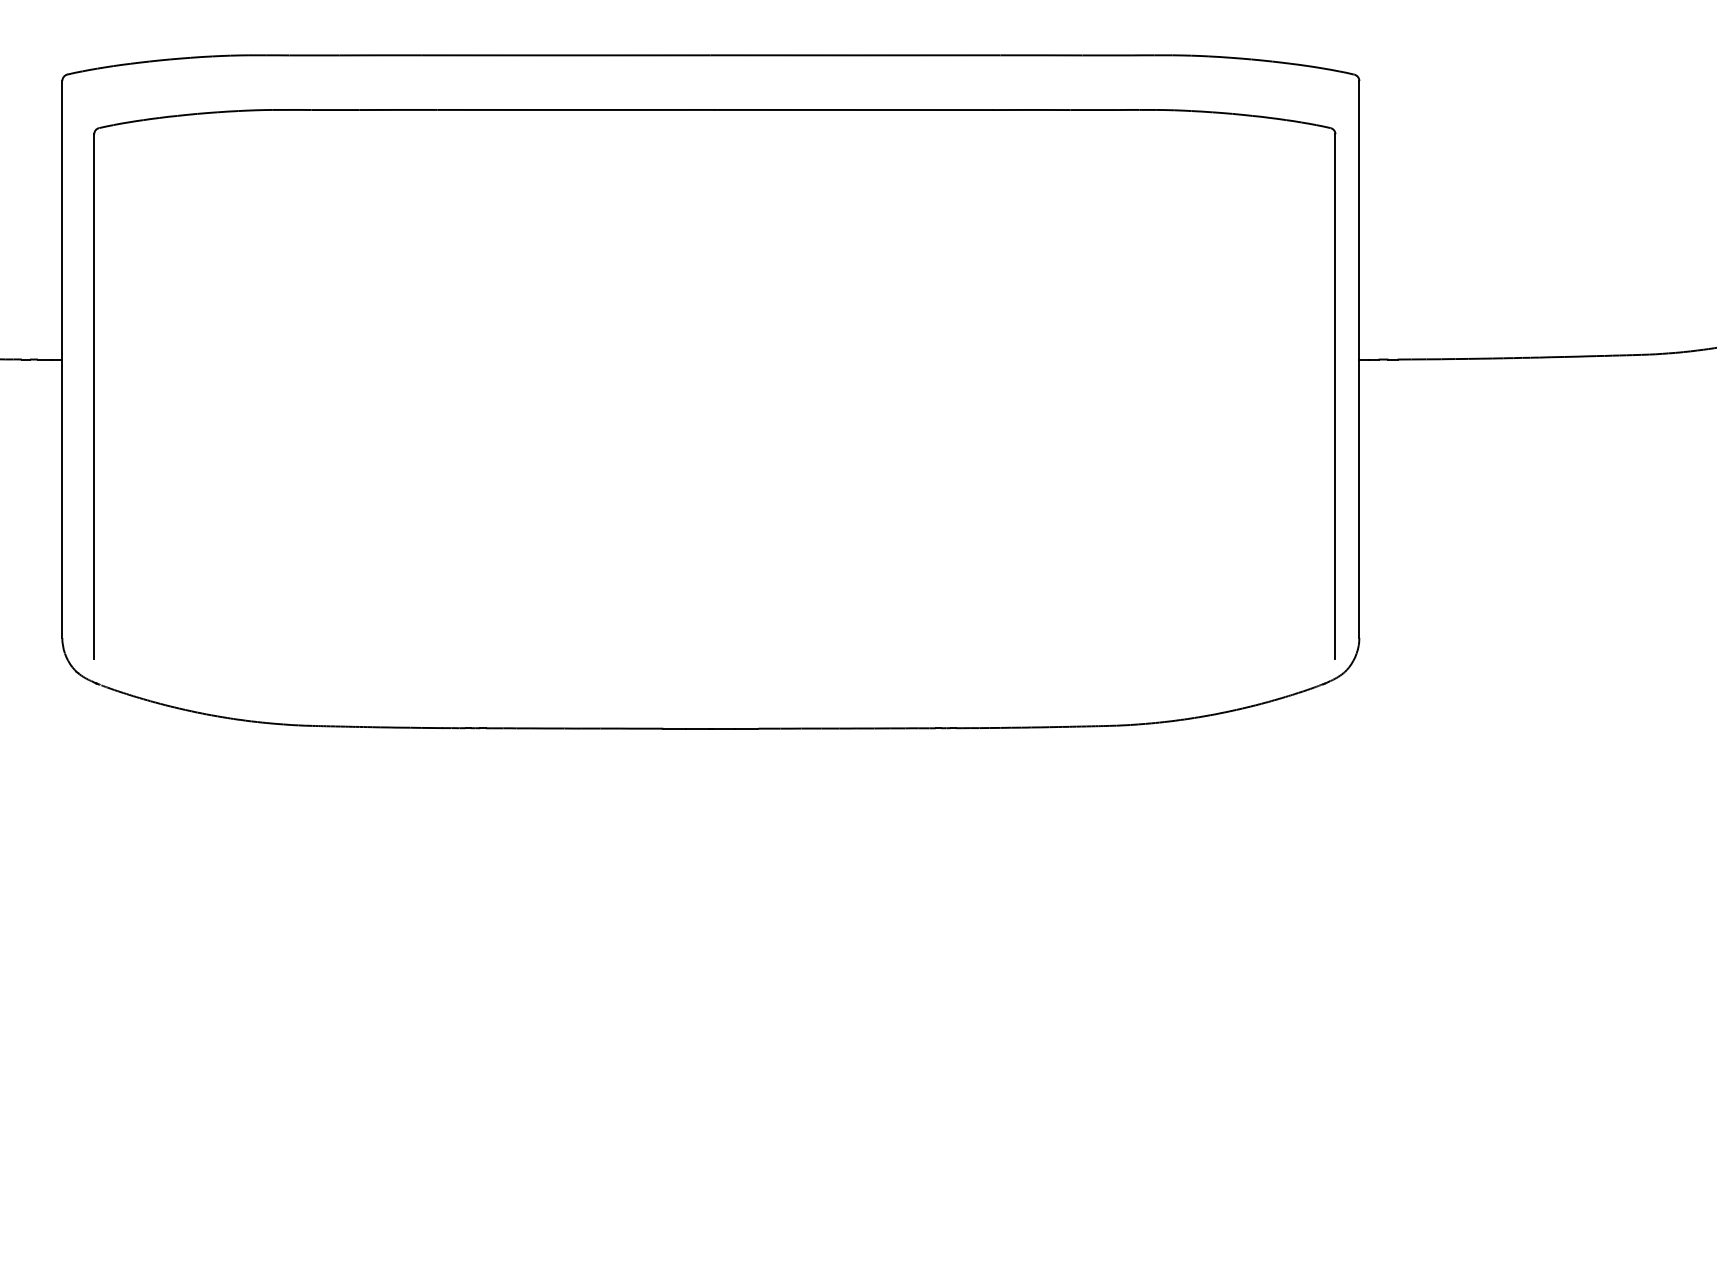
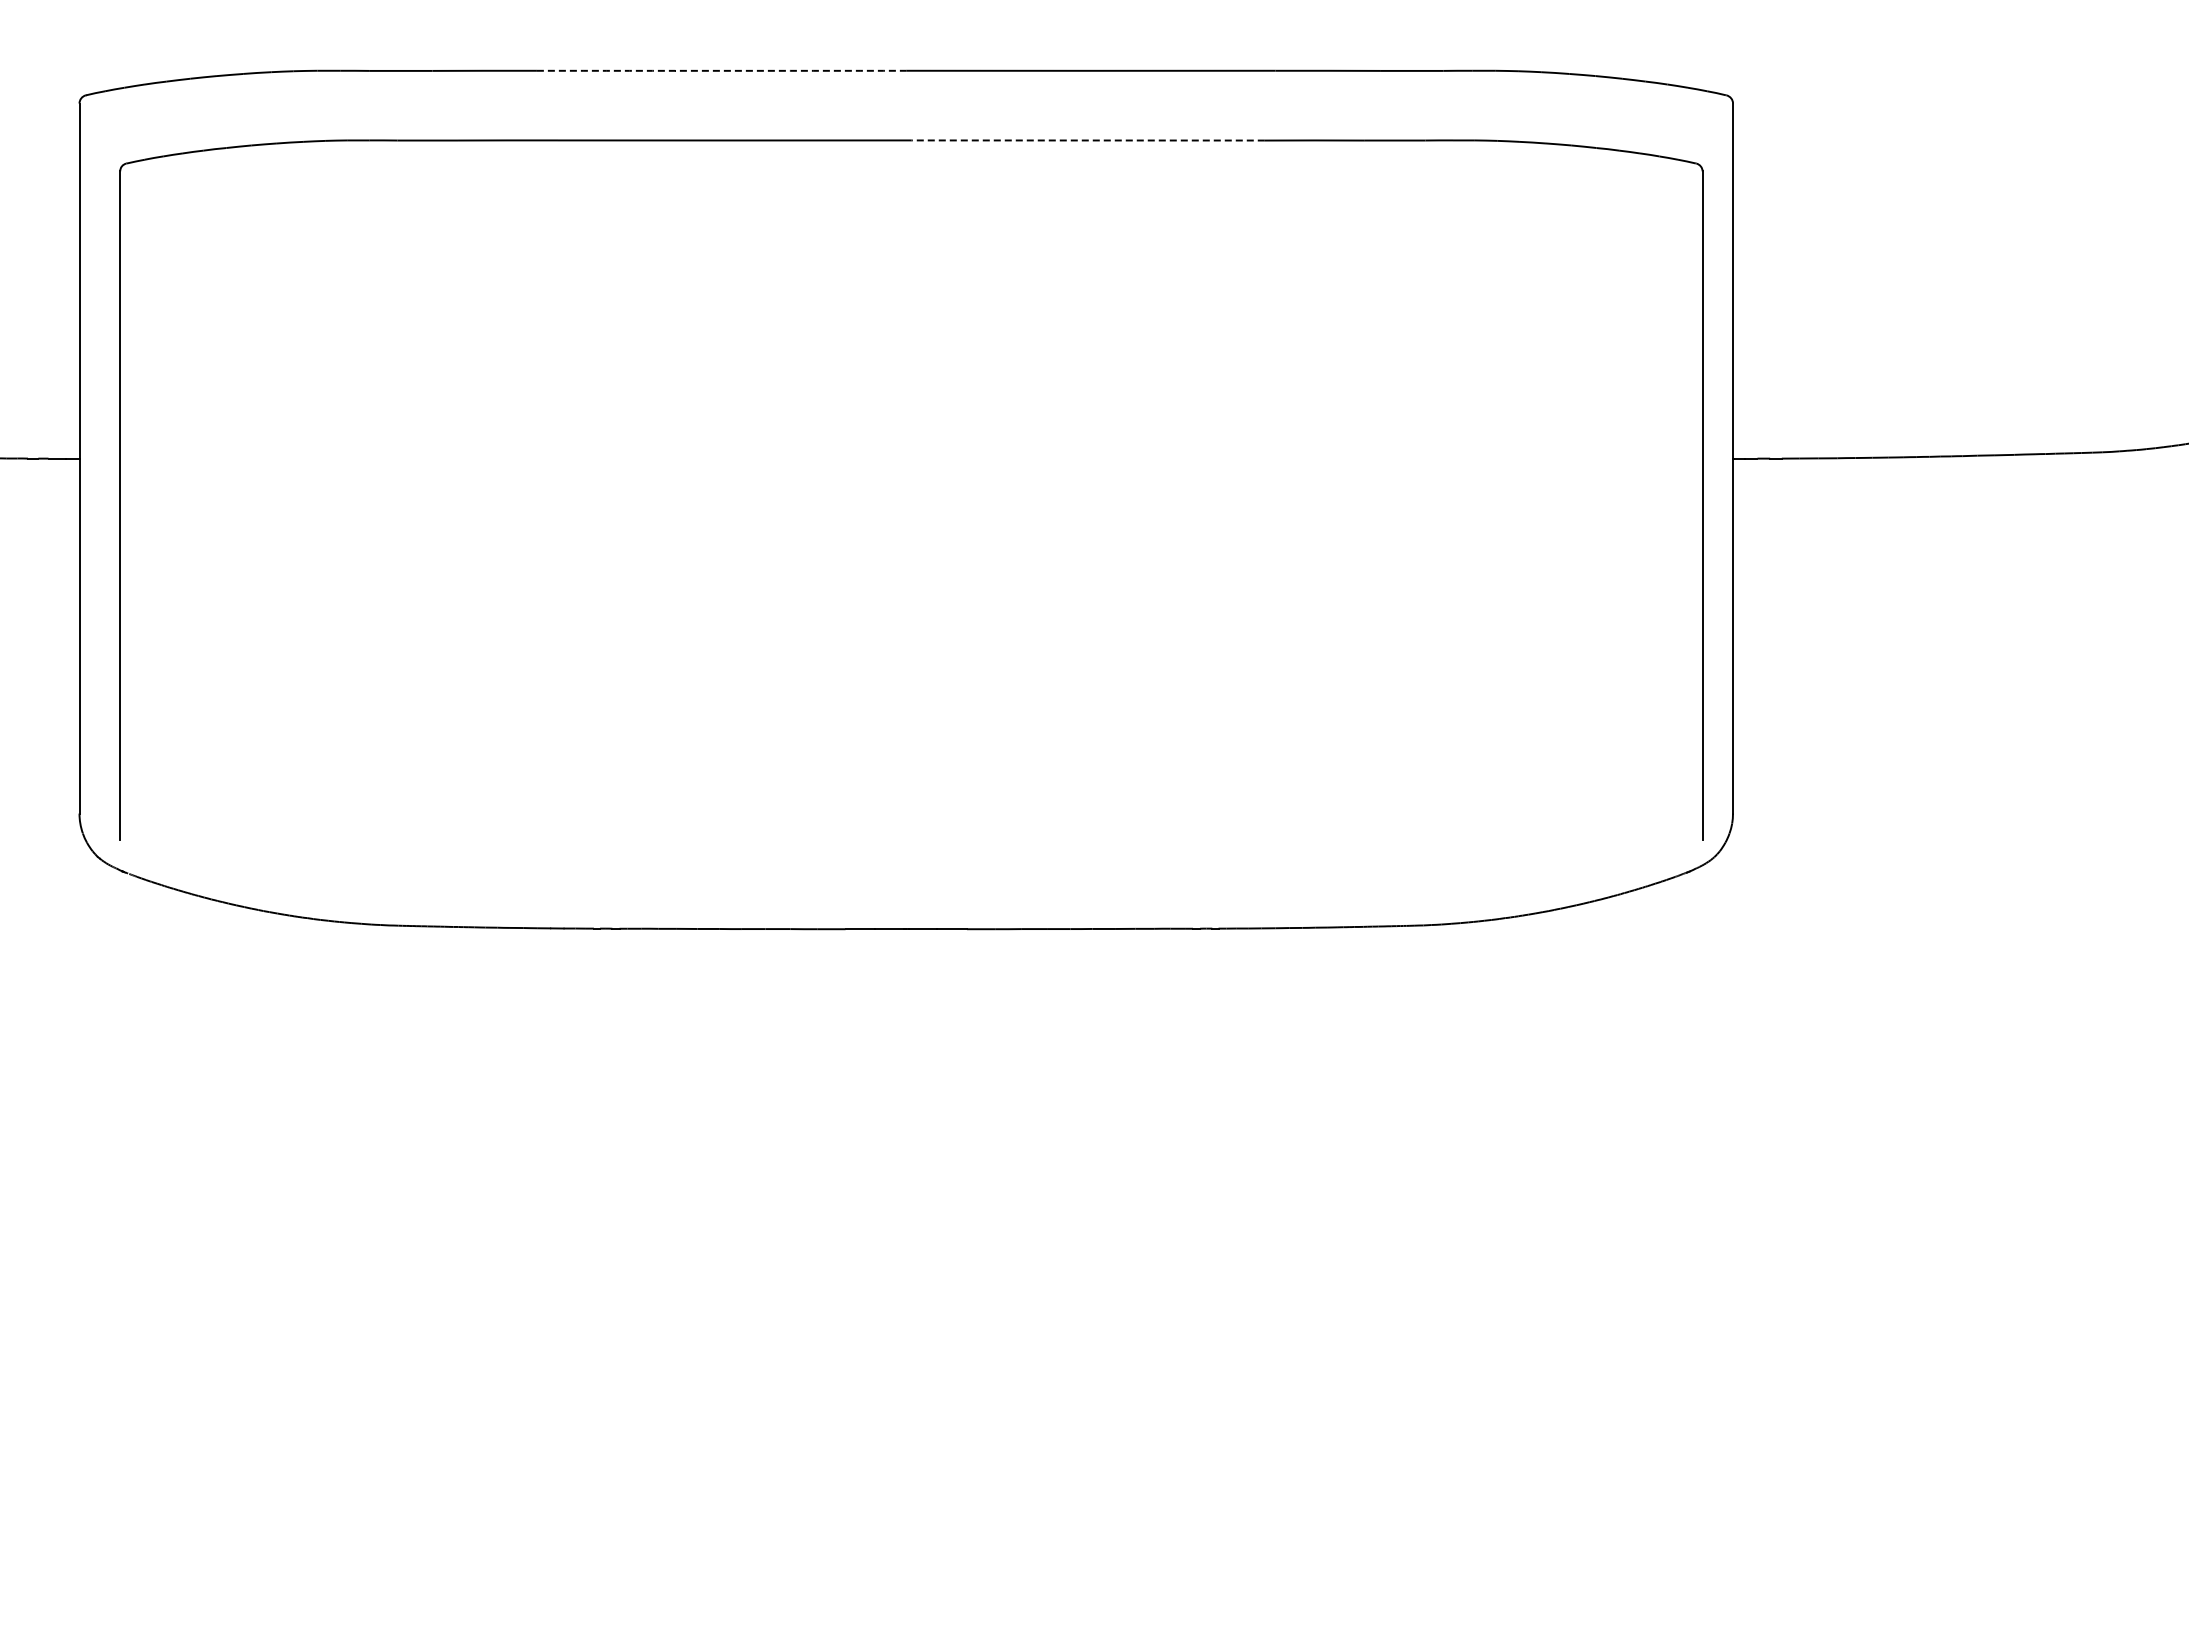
arc: (565, 55) -> (721, 70), solid -> dashed
line: (853, 110) -> (1088, 140), solid -> dashed

